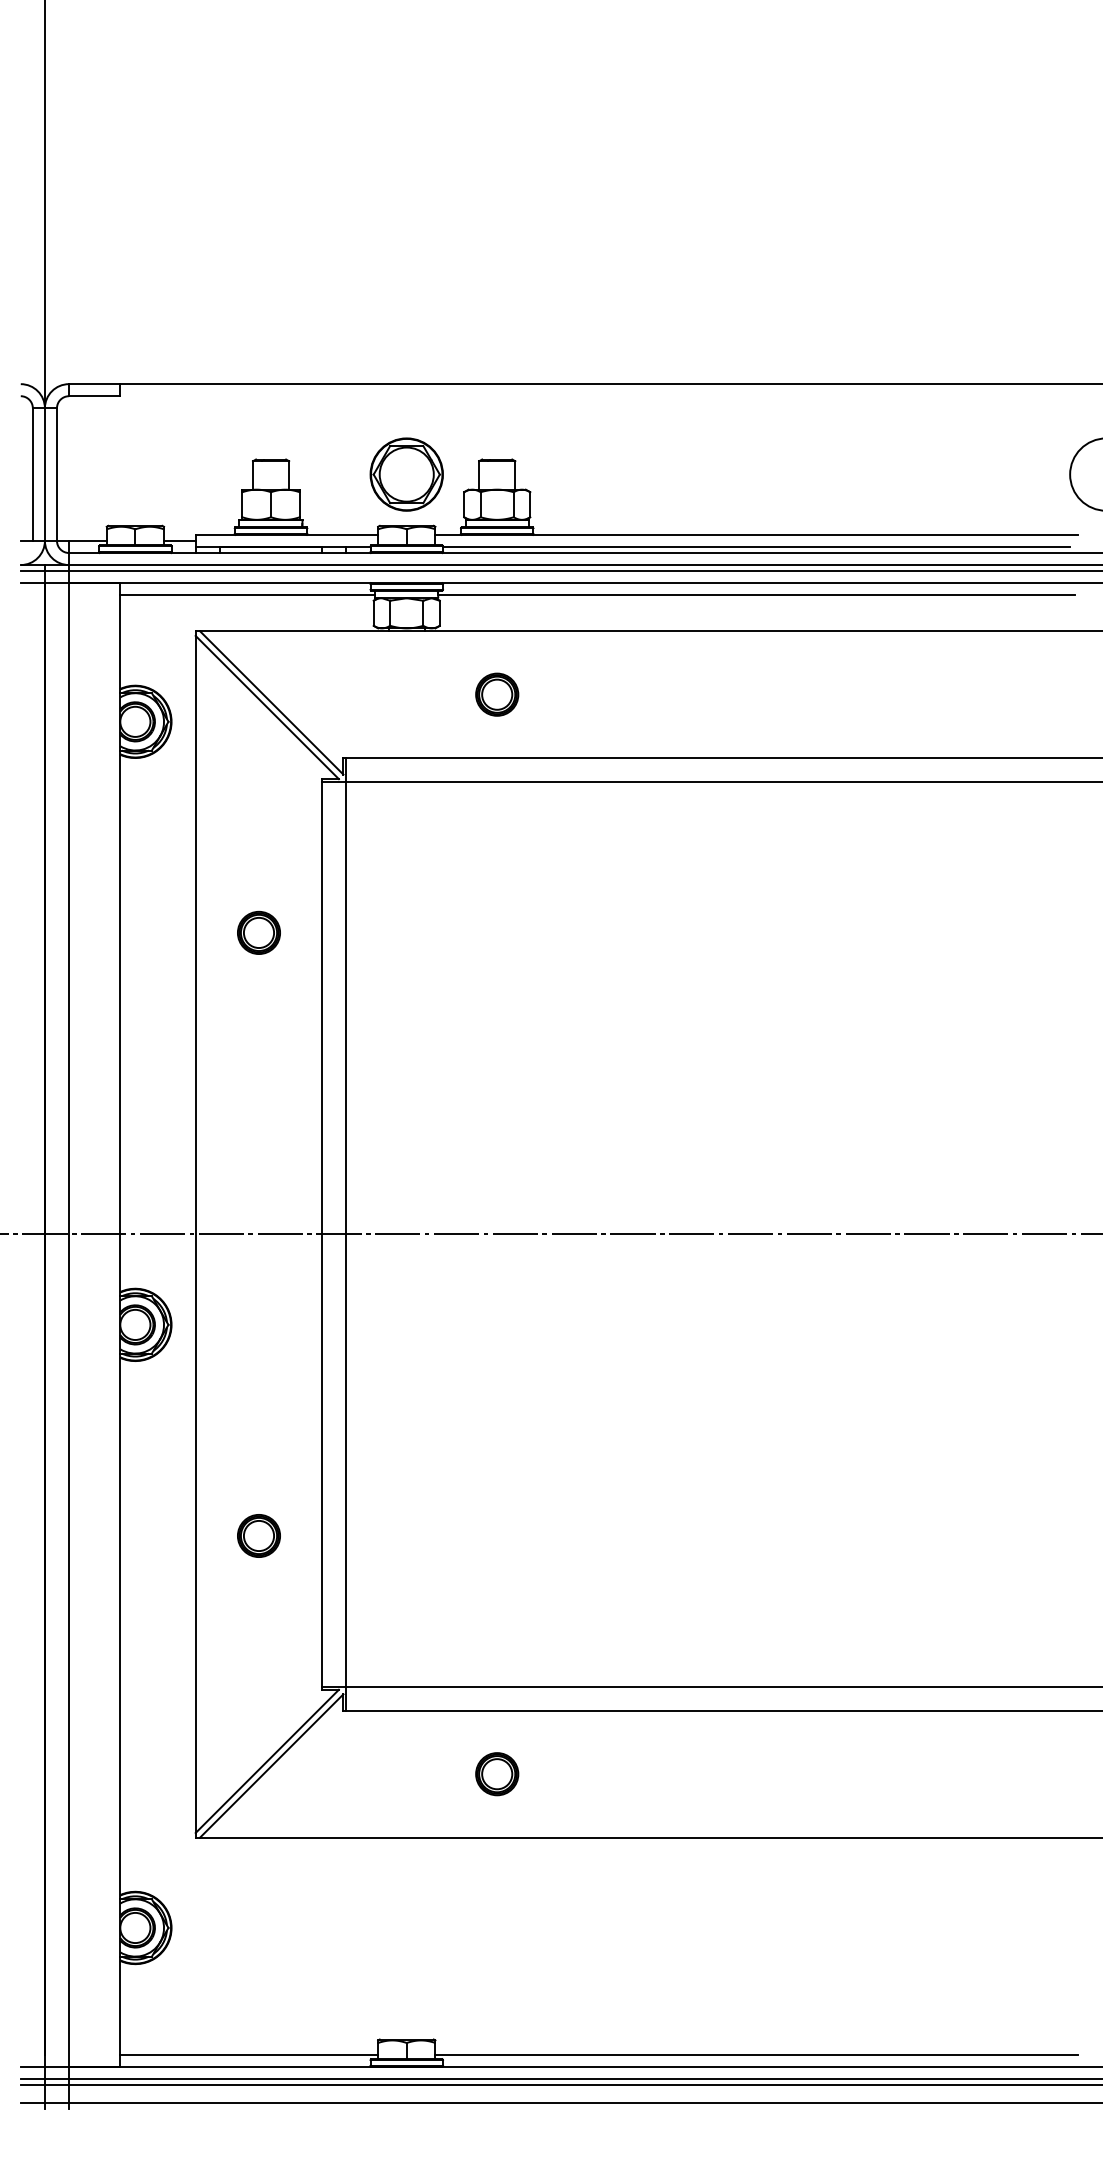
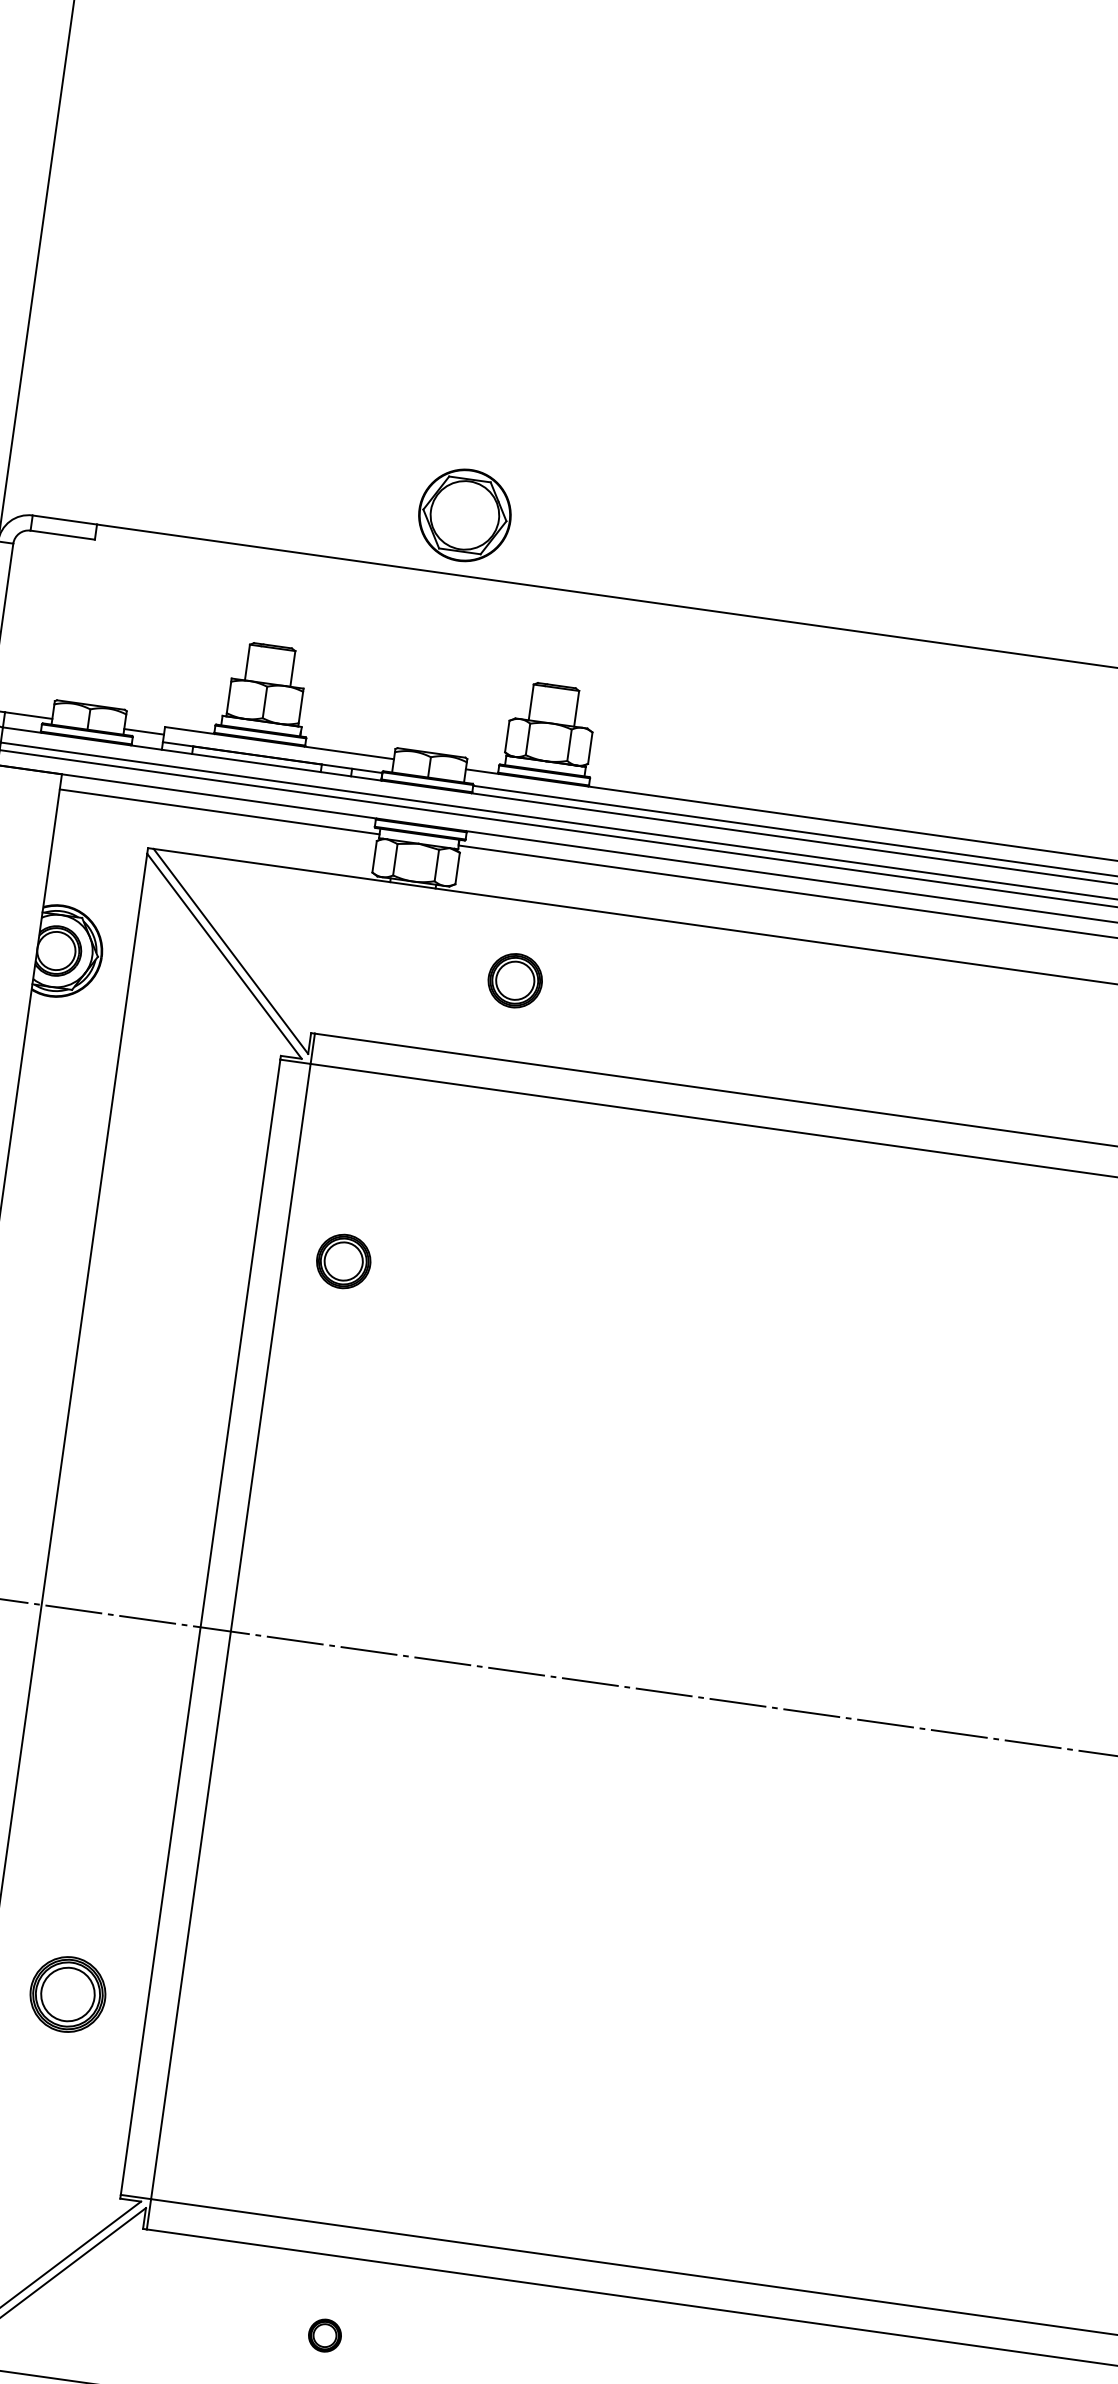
part: (406, 474) -> (464, 515), moved
part: (258, 932) -> (343, 1260), moved
part: (258, 1535) -> (67, 1993), size x1.4
part: (497, 1774) -> (325, 2335), size x0.6

